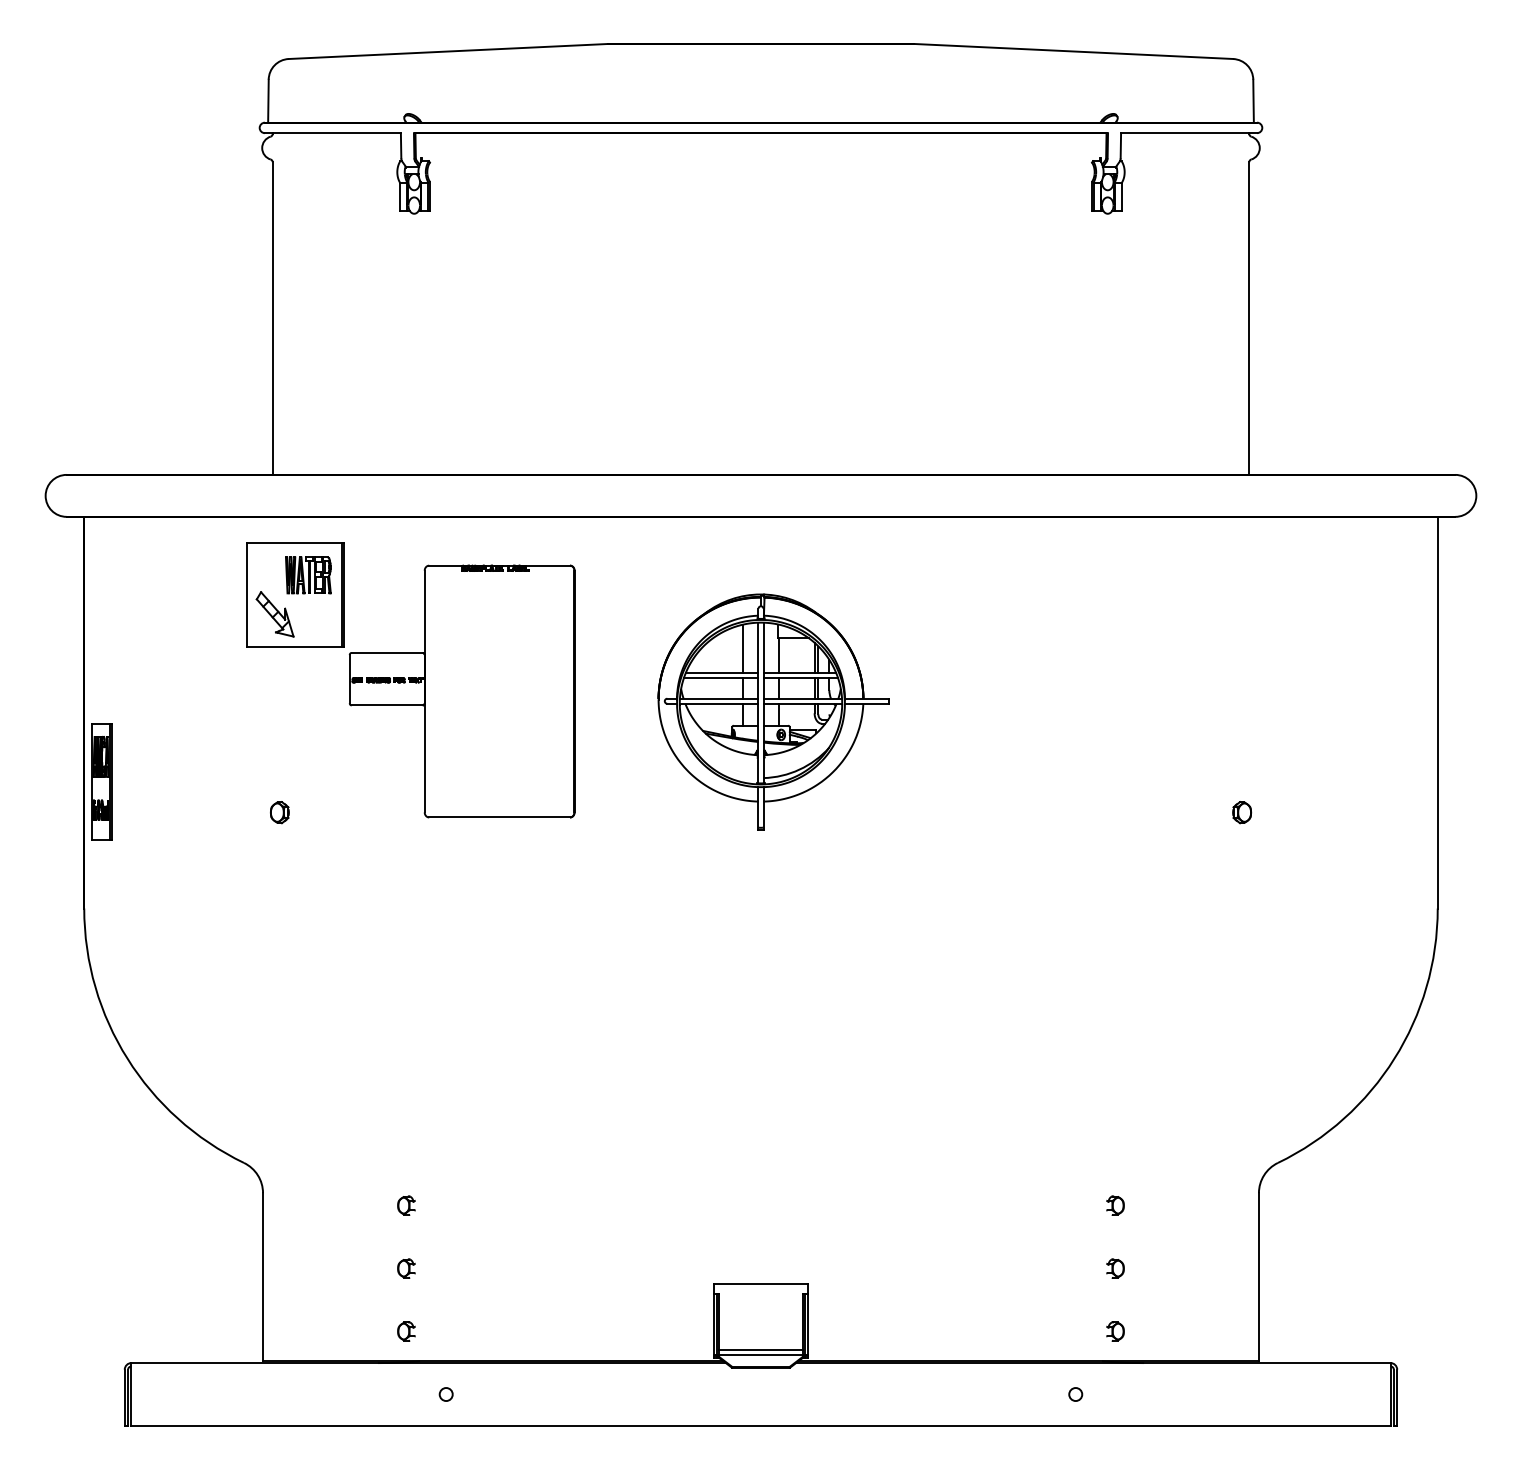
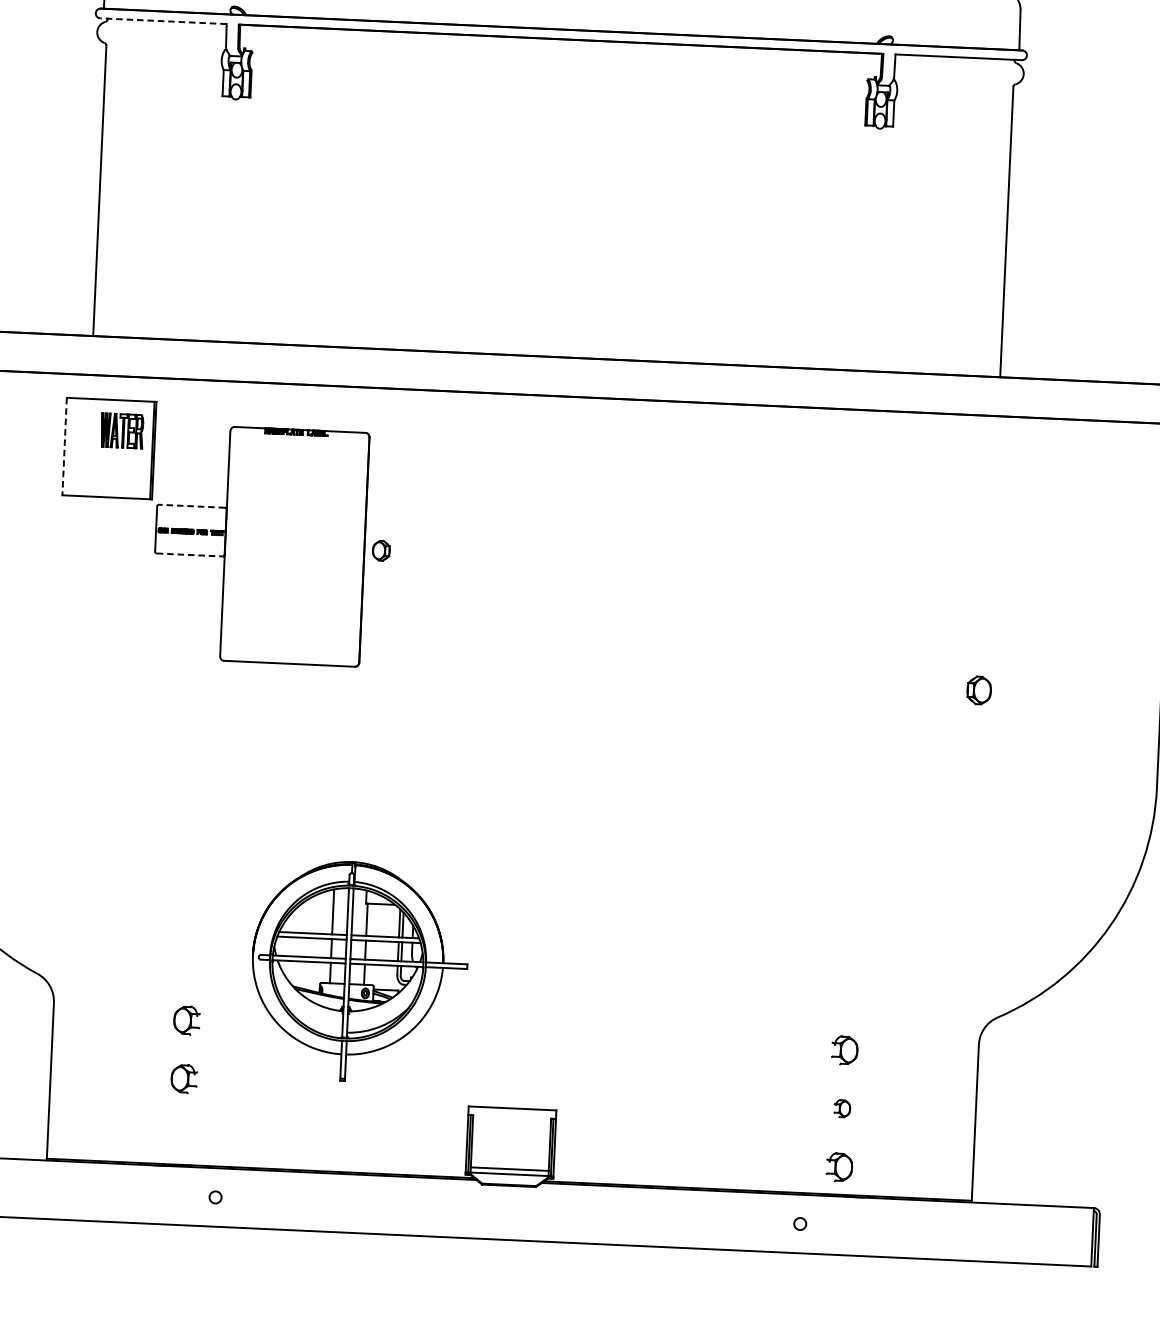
line: (332, 133) -> (163, 21), solid -> dashed
line: (247, 595) -> (64, 447), solid -> dashed
part: (274, 614) -> (88, 465), removed
line: (387, 652) -> (192, 505), solid -> dashed
line: (387, 705) -> (190, 555), solid -> dashed
part: (773, 711) -> (359, 971), moved
part: (279, 812) -> (381, 550), moved
part: (1242, 812) -> (979, 690), size x1.4
part: (406, 1205) -> (186, 1020), size x1.6
part: (1115, 1205) -> (845, 1050), size x1.6
part: (406, 1268) -> (184, 1078), size x1.6
part: (406, 1331) -> (181, 1137), removed
part: (1115, 1331) -> (839, 1167), size x1.6

